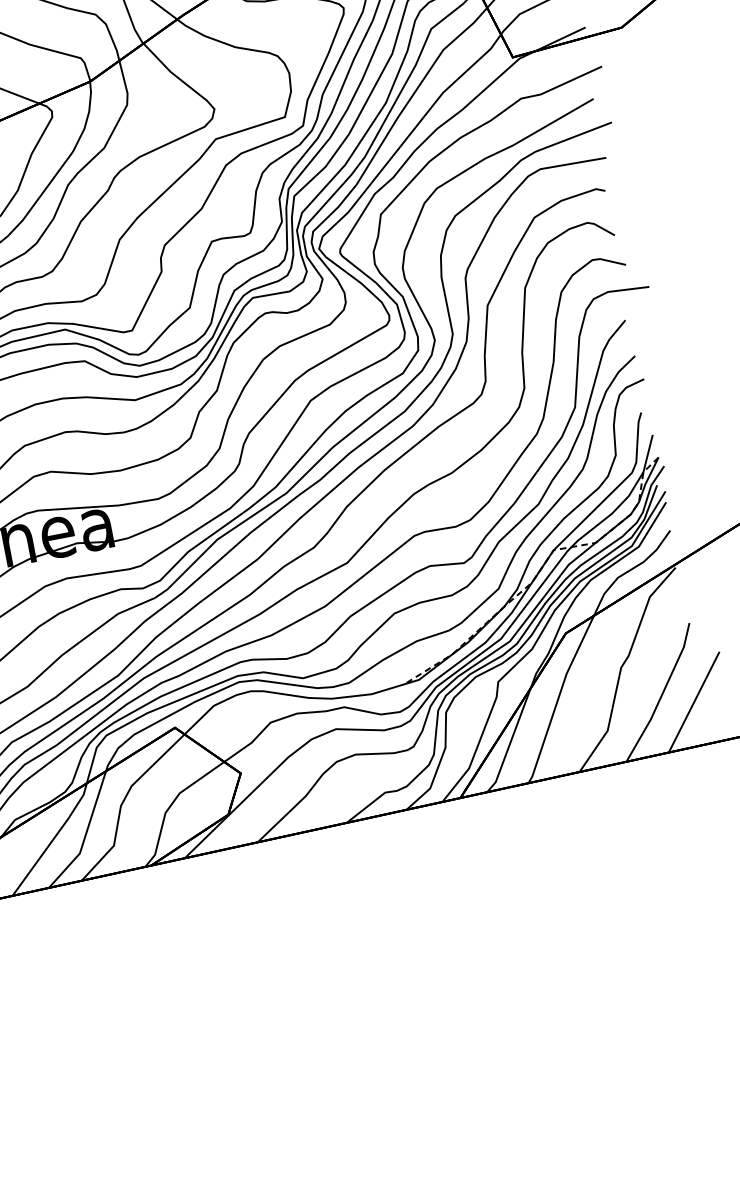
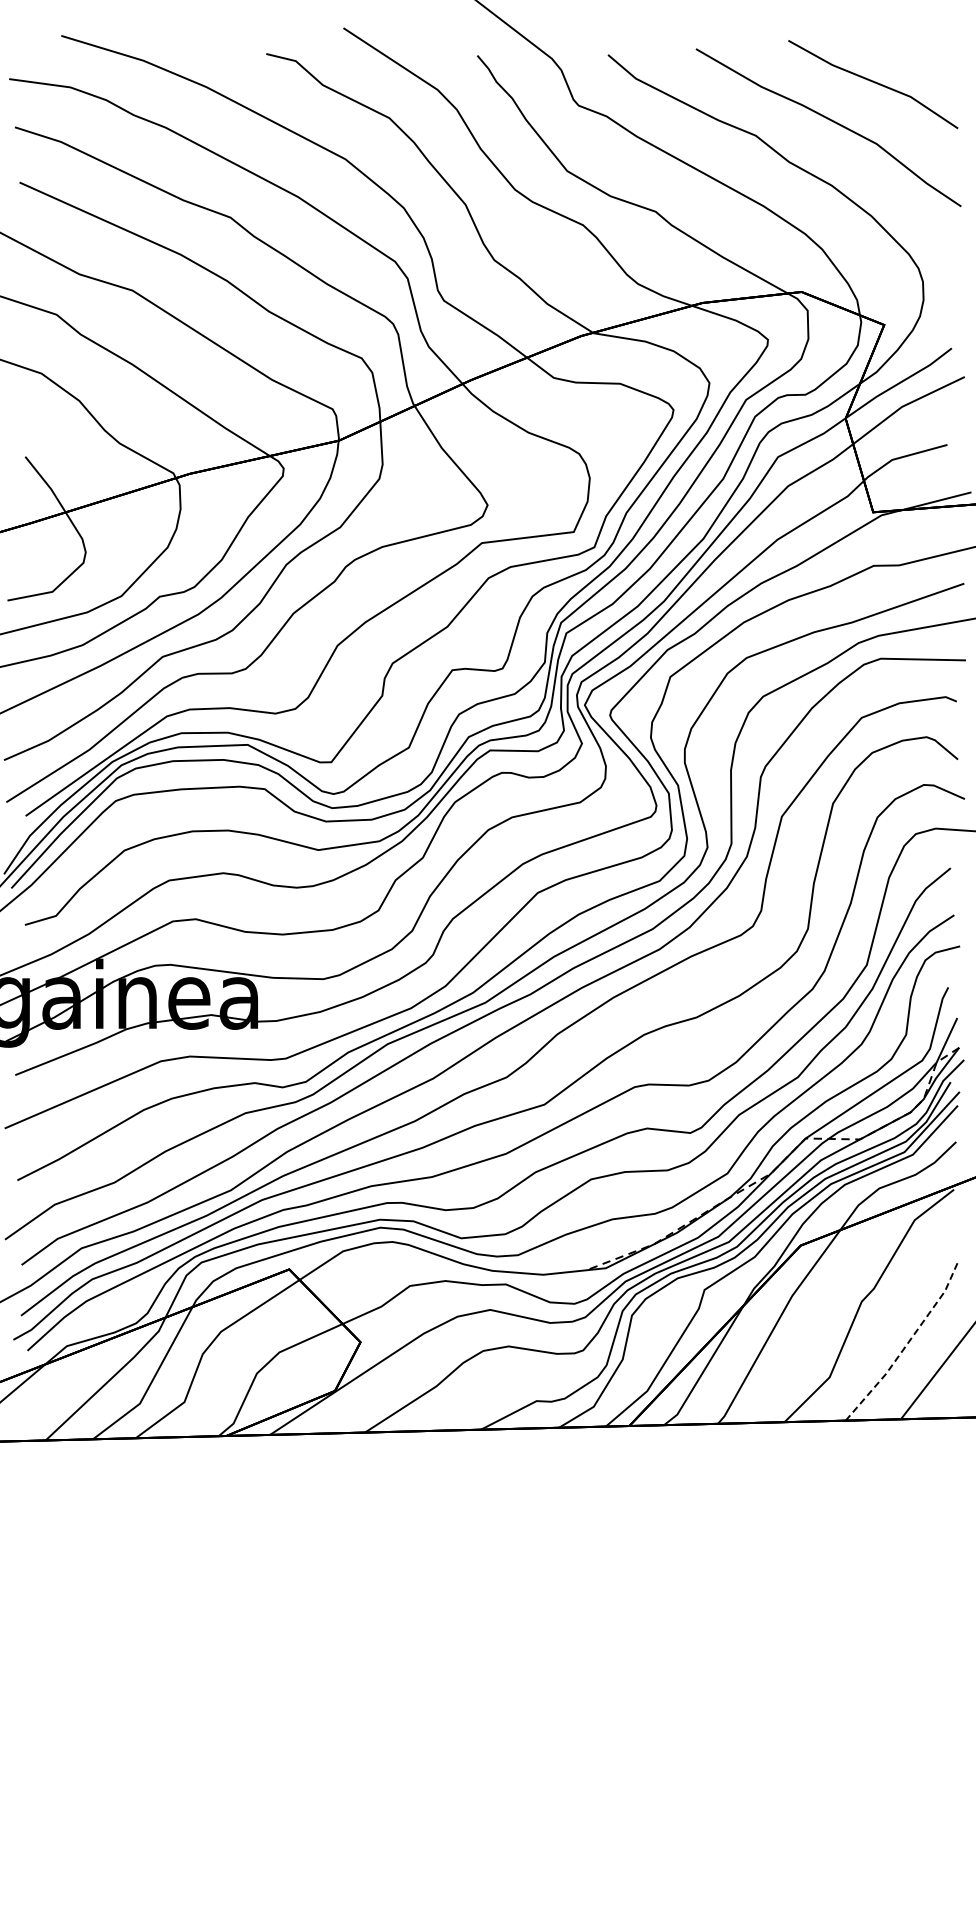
line: (662, 693) -> (907, 1344), solid -> dashed

